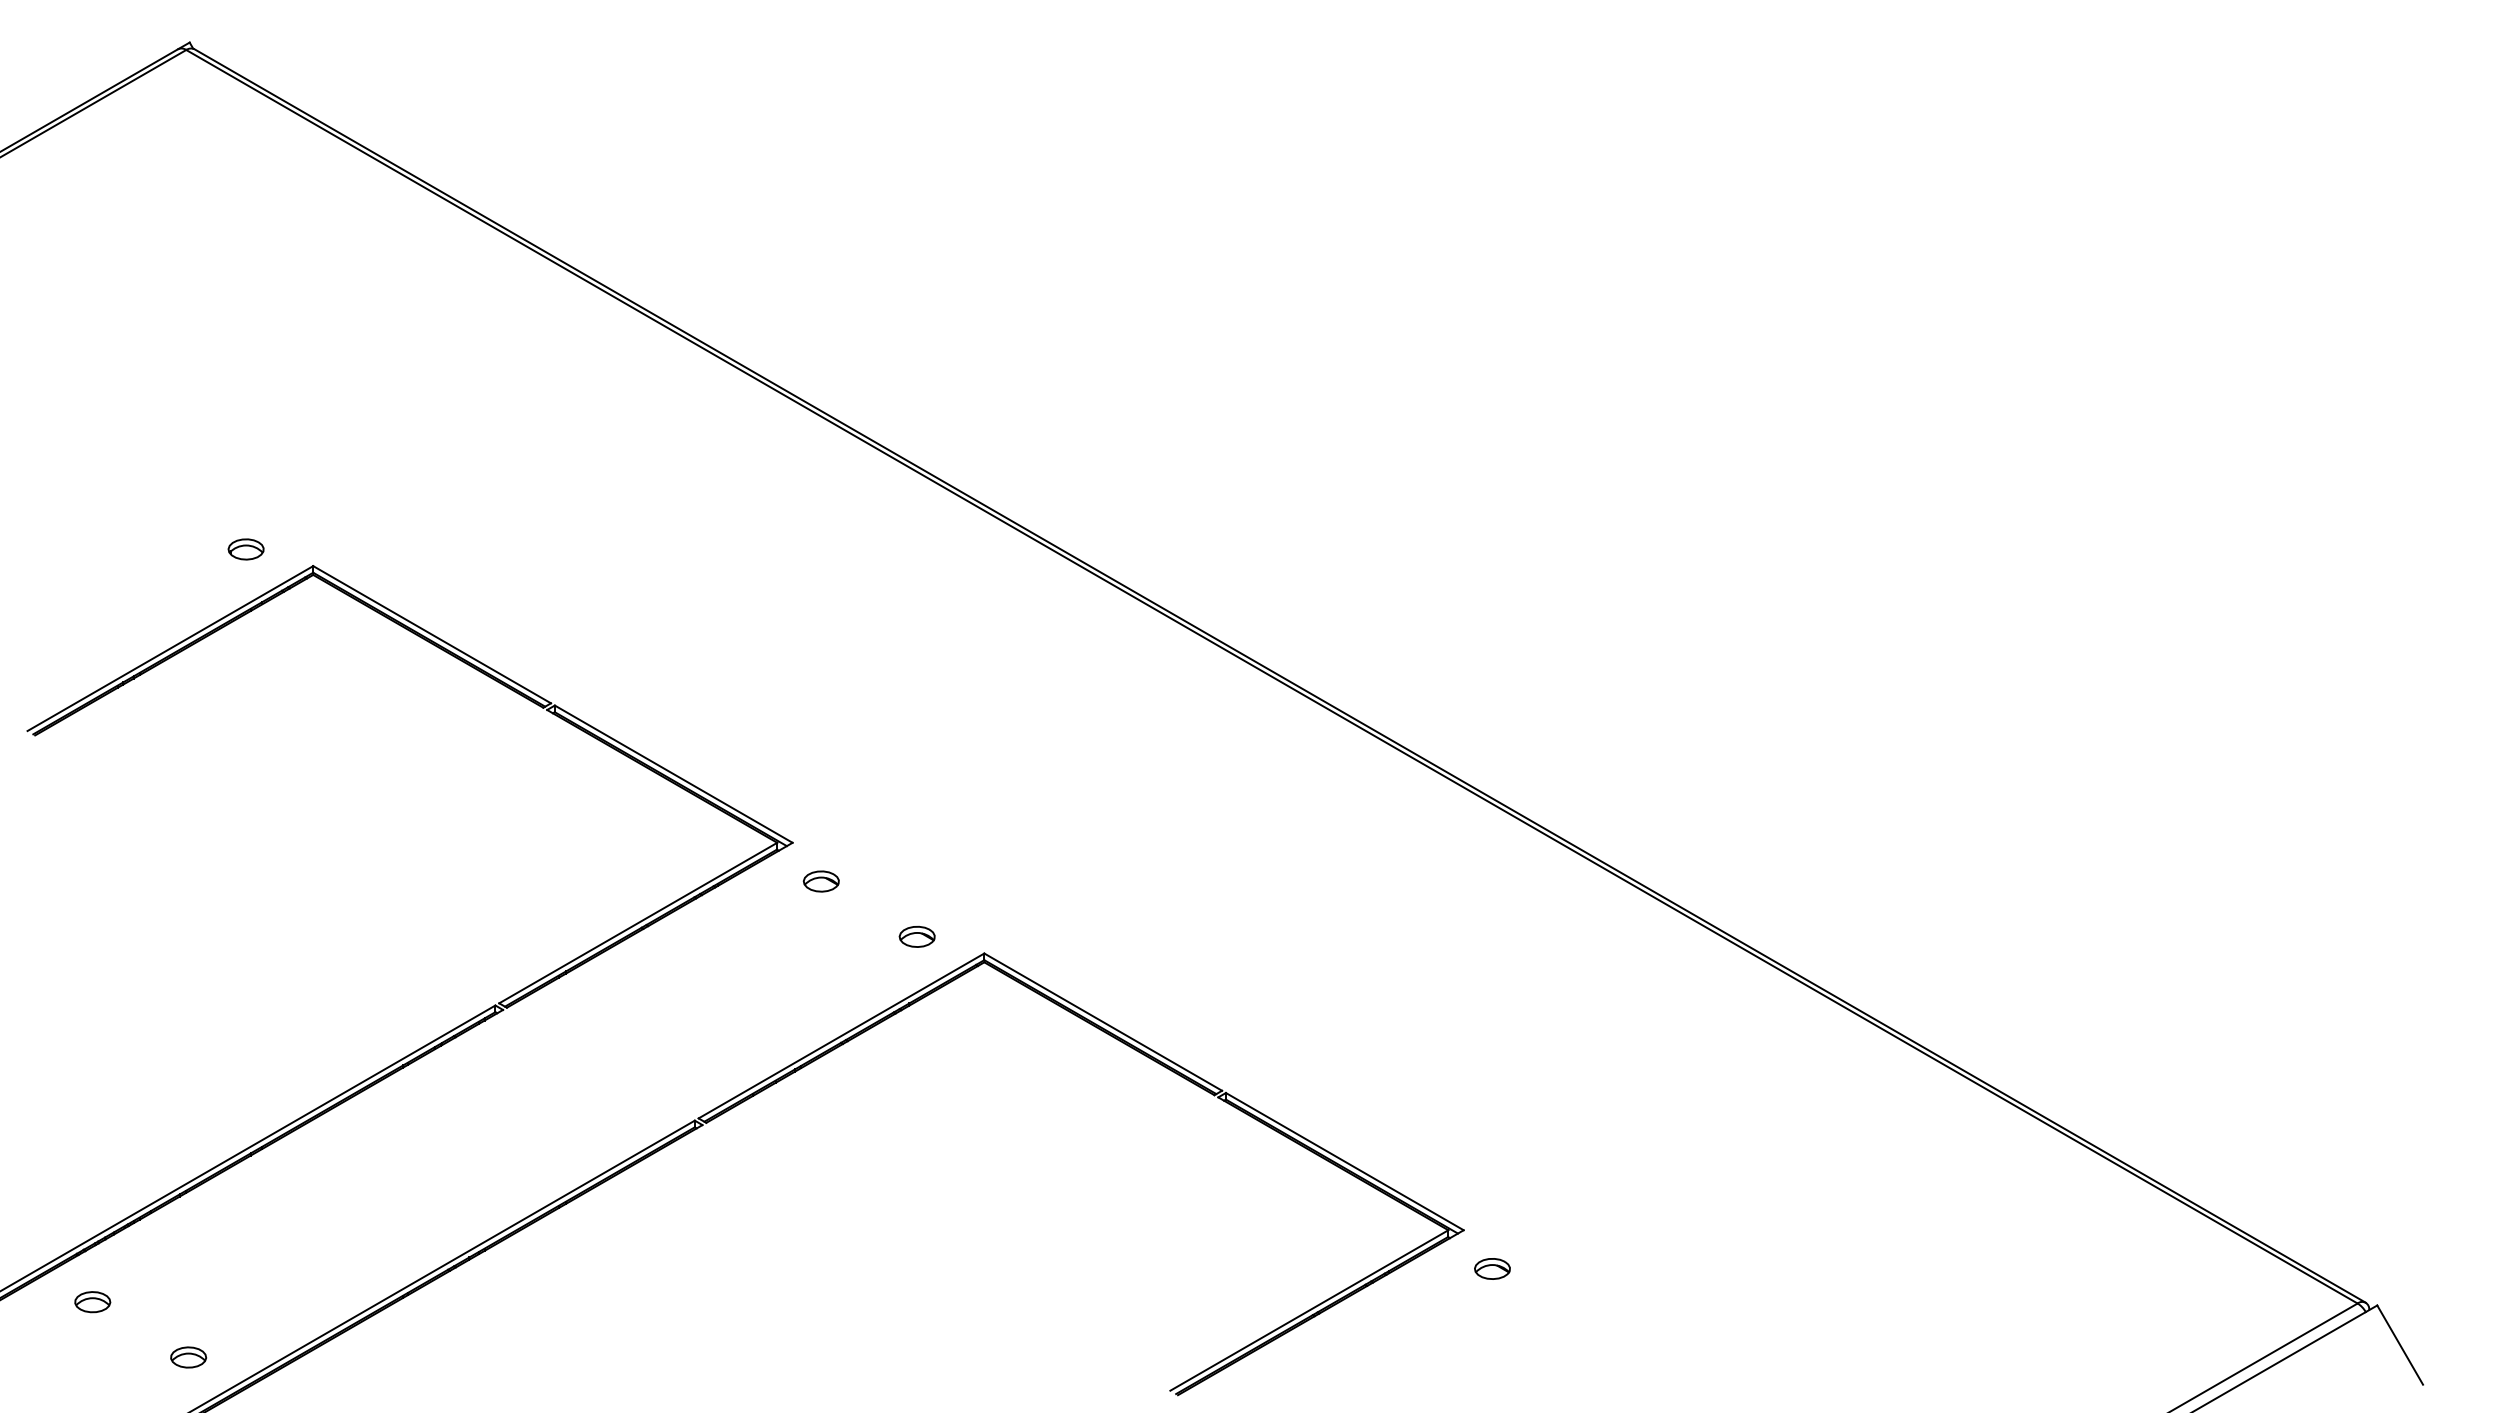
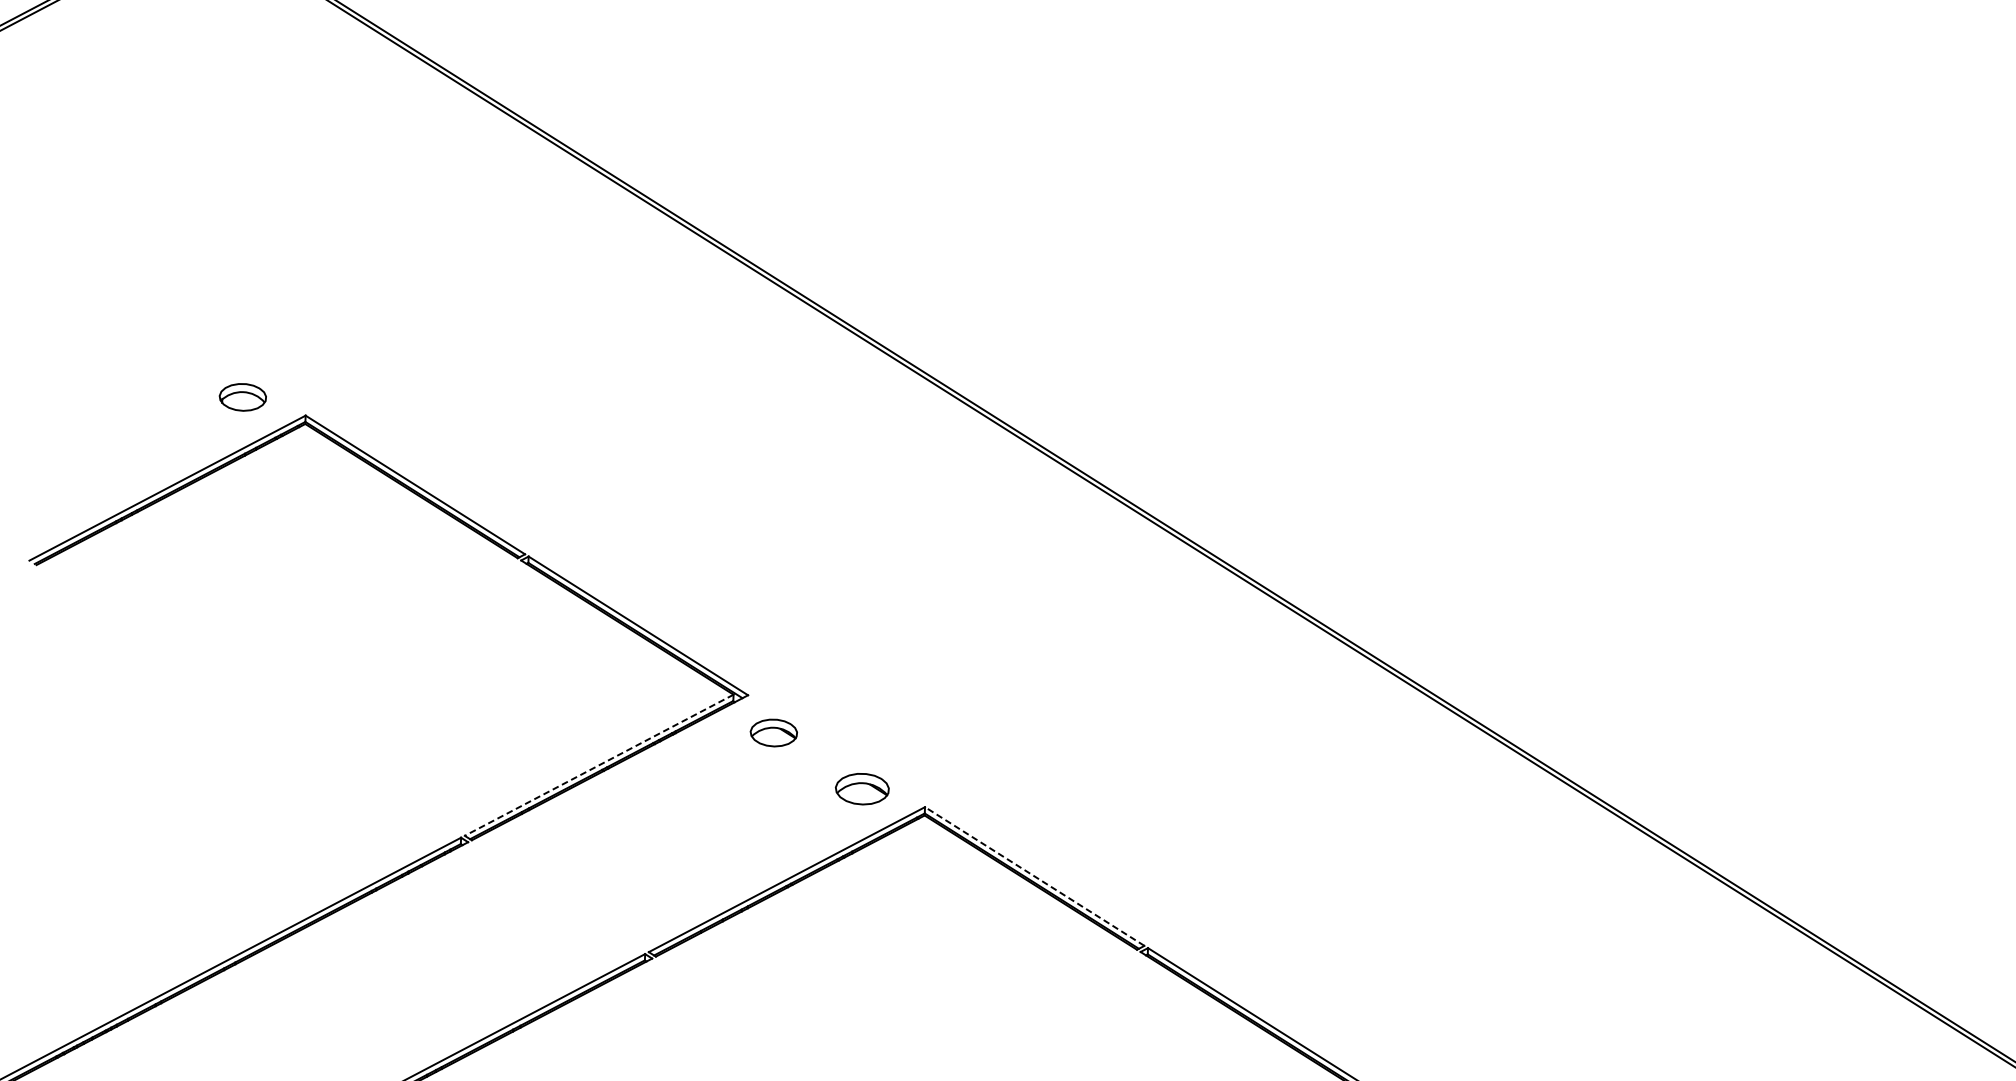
part: (245, 549) -> (242, 397), size x1.4
part: (820, 881) -> (772, 732), size x1.4
line: (638, 923) -> (599, 765), solid -> dashed
part: (916, 936) -> (861, 788), size x1.6
line: (1102, 1021) -> (1034, 875), solid -> dashed

